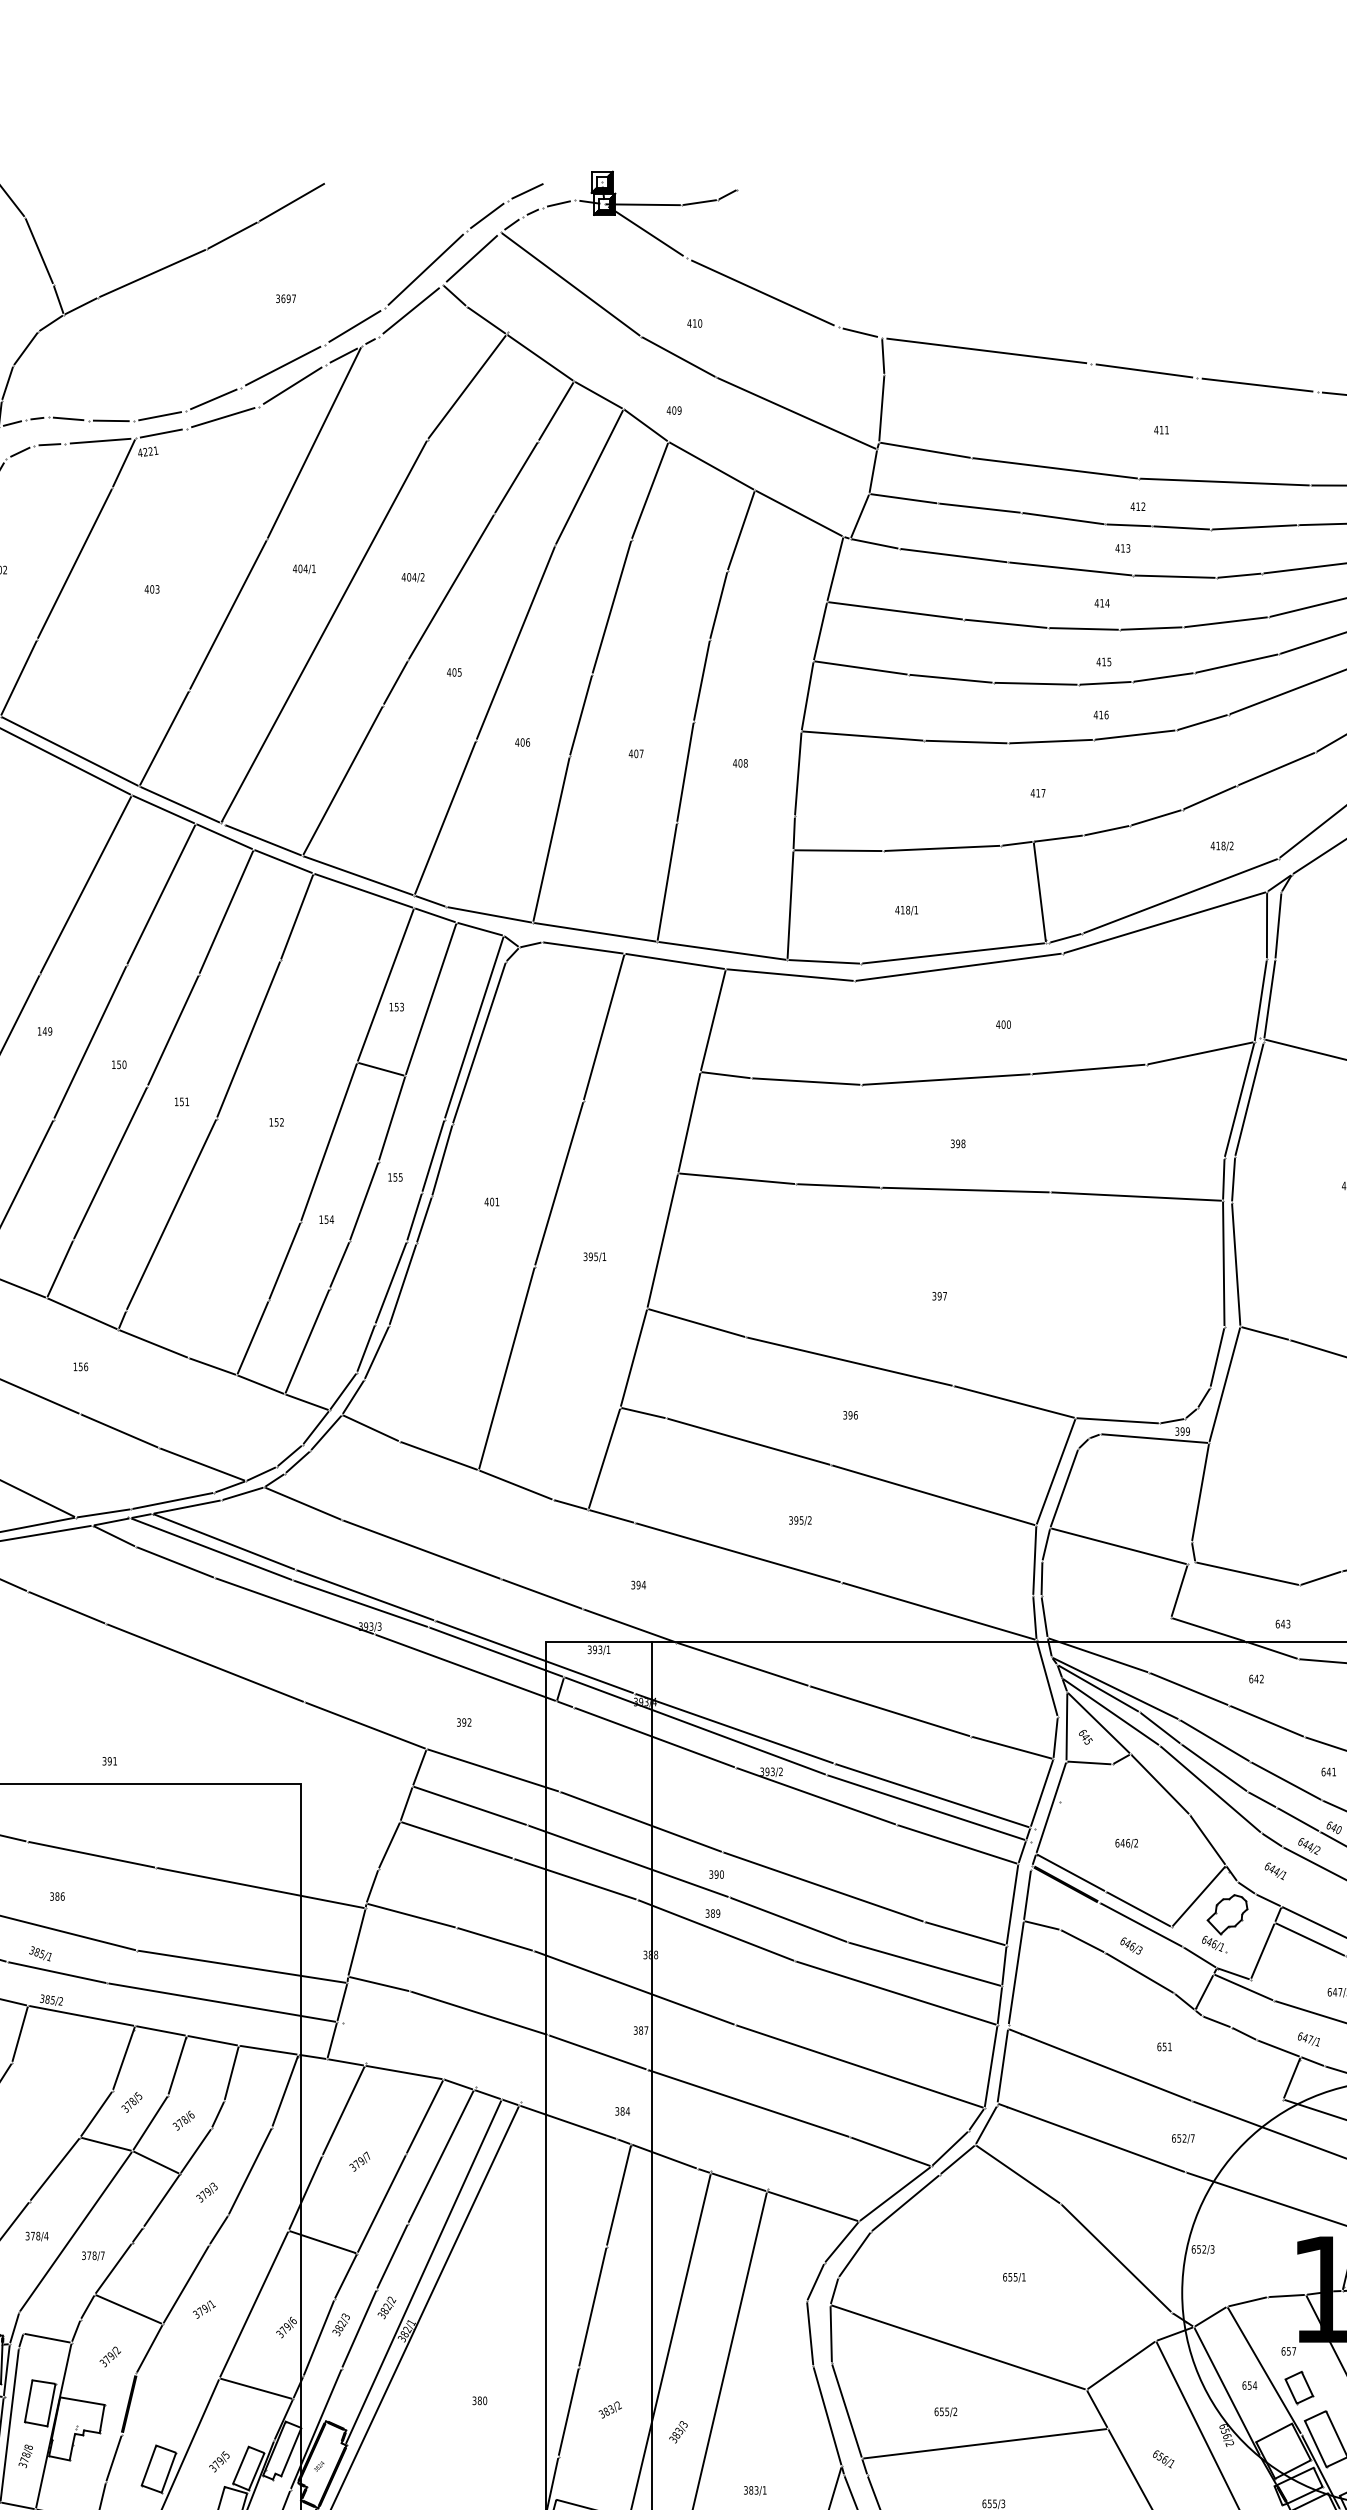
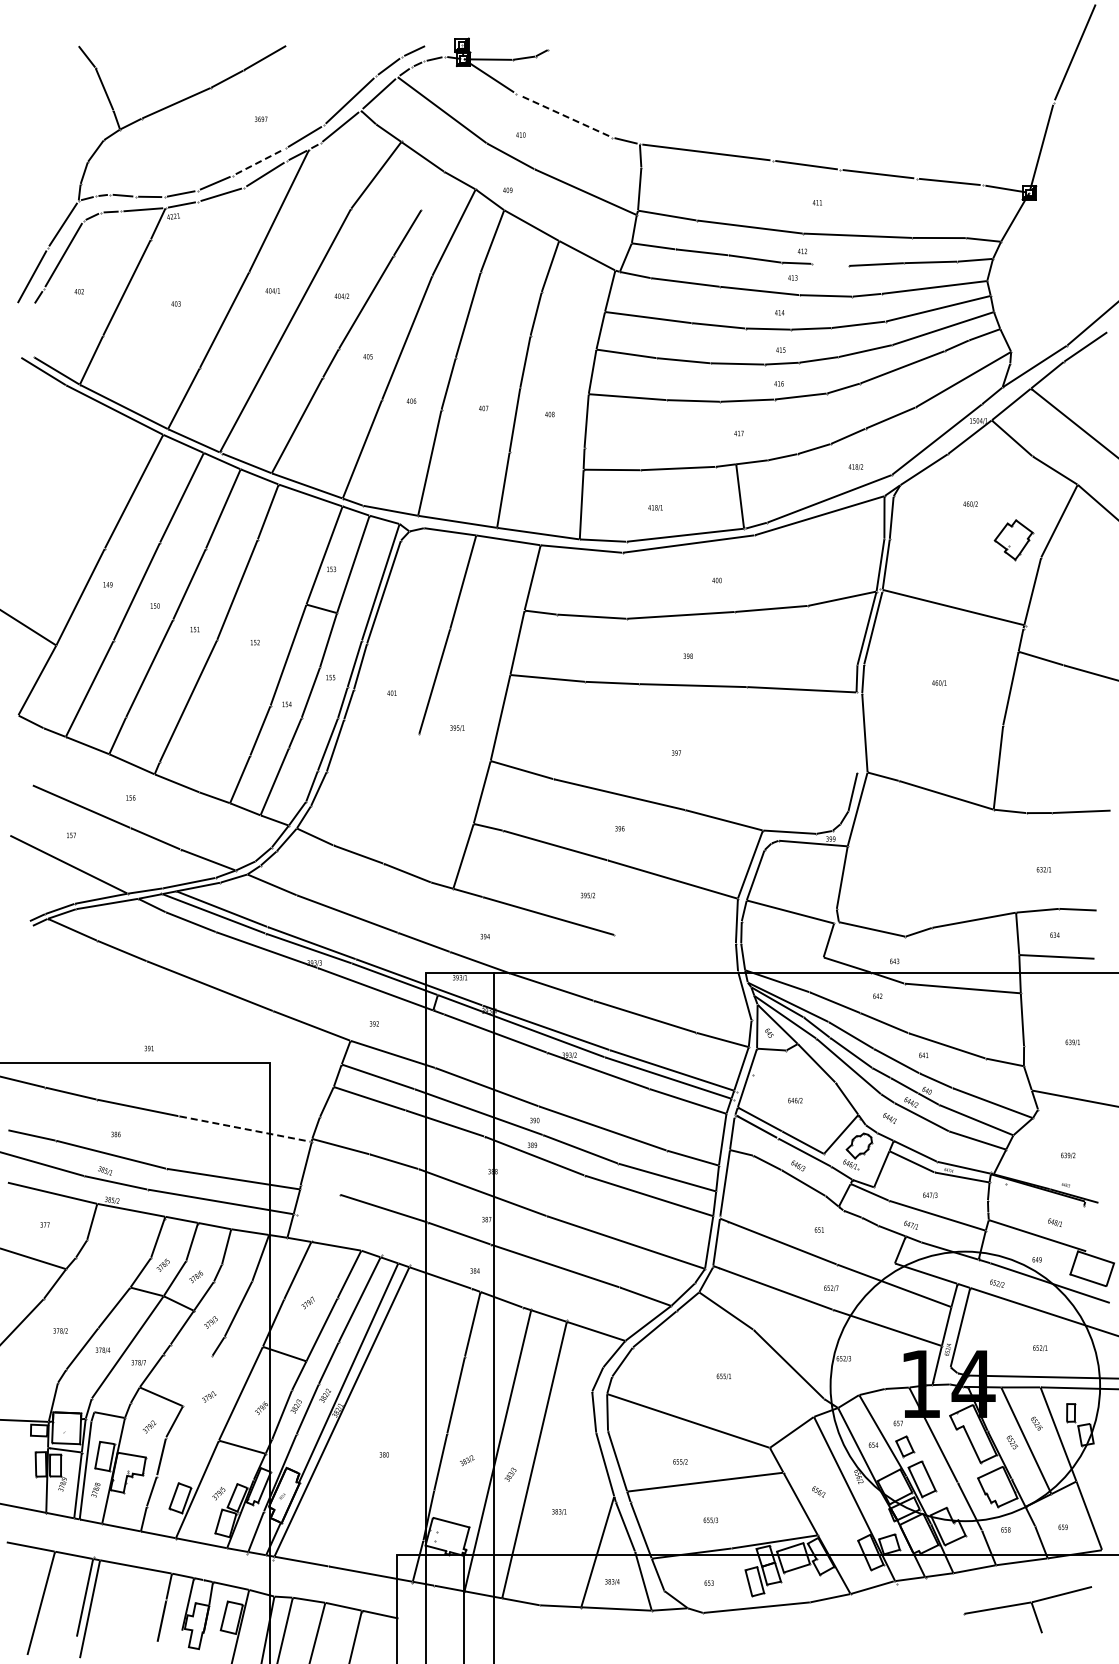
line: (761, 292) -> (563, 115), solid -> dashed
line: (283, 366) -> (259, 162), solid -> dashed
line: (555, 410) -> (432, 190), removed
line: (1180, 527) -> (829, 264), removed
line: (1222, 1263) -> (856, 732), removed
line: (506, 1367) -> (401, 798), removed
line: (938, 1611) -> (675, 953), removed
line: (261, 1888) -> (245, 1129), solid -> dashed
line: (377, 1983) -> (319, 1189), removed
line: (185, 2285) -> (197, 1381), removed

